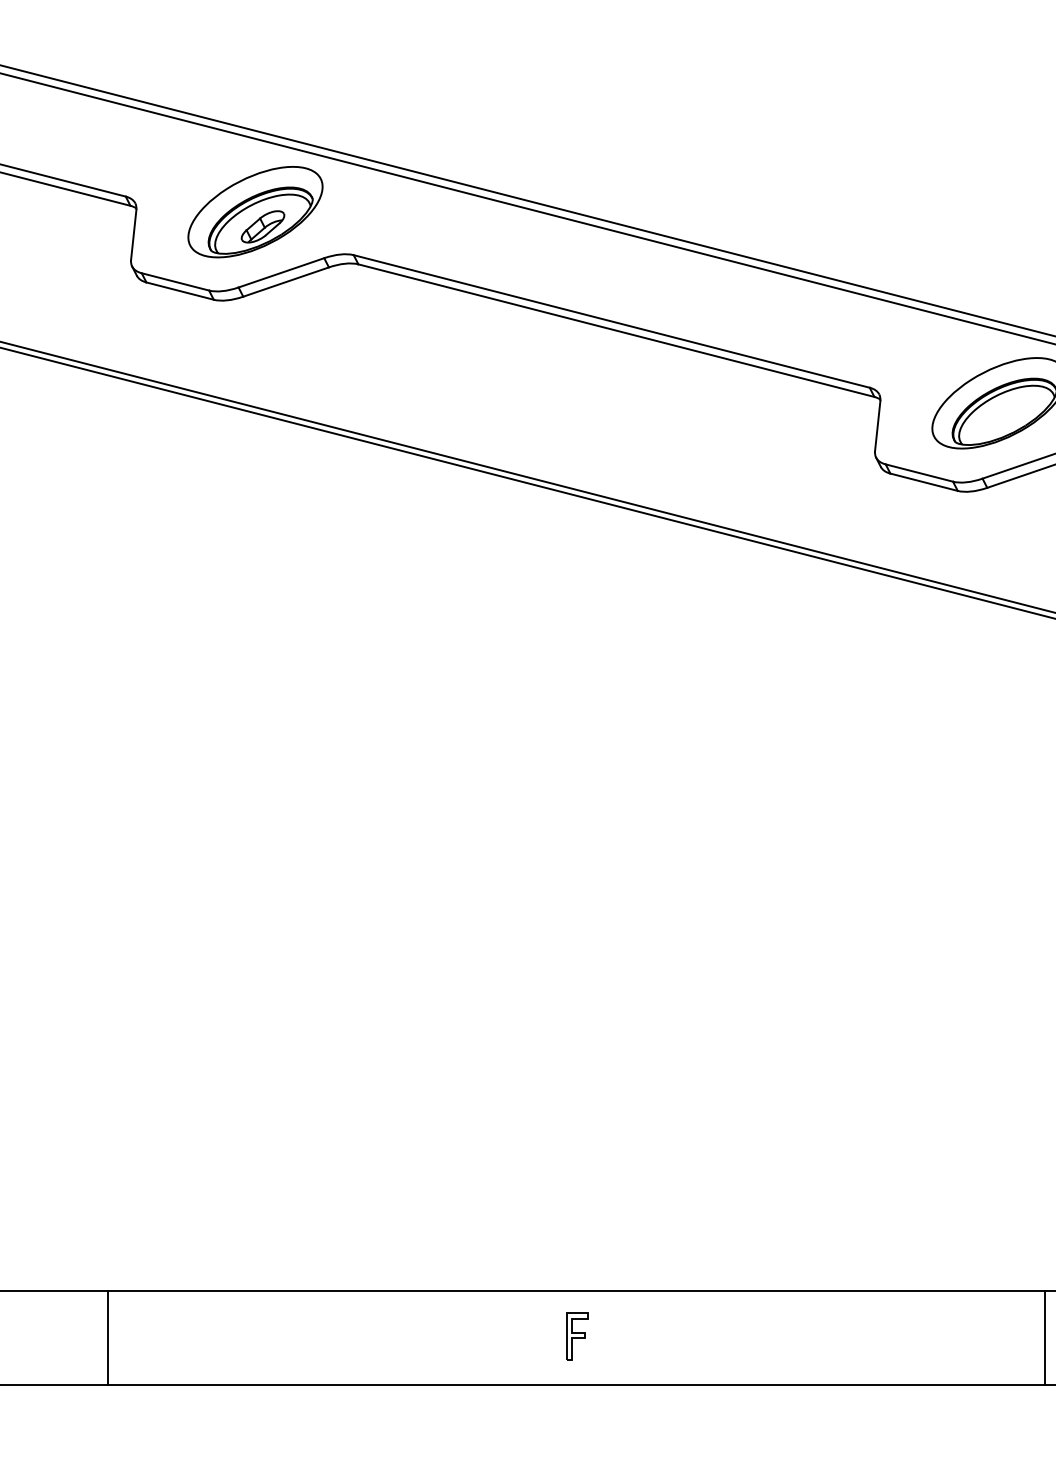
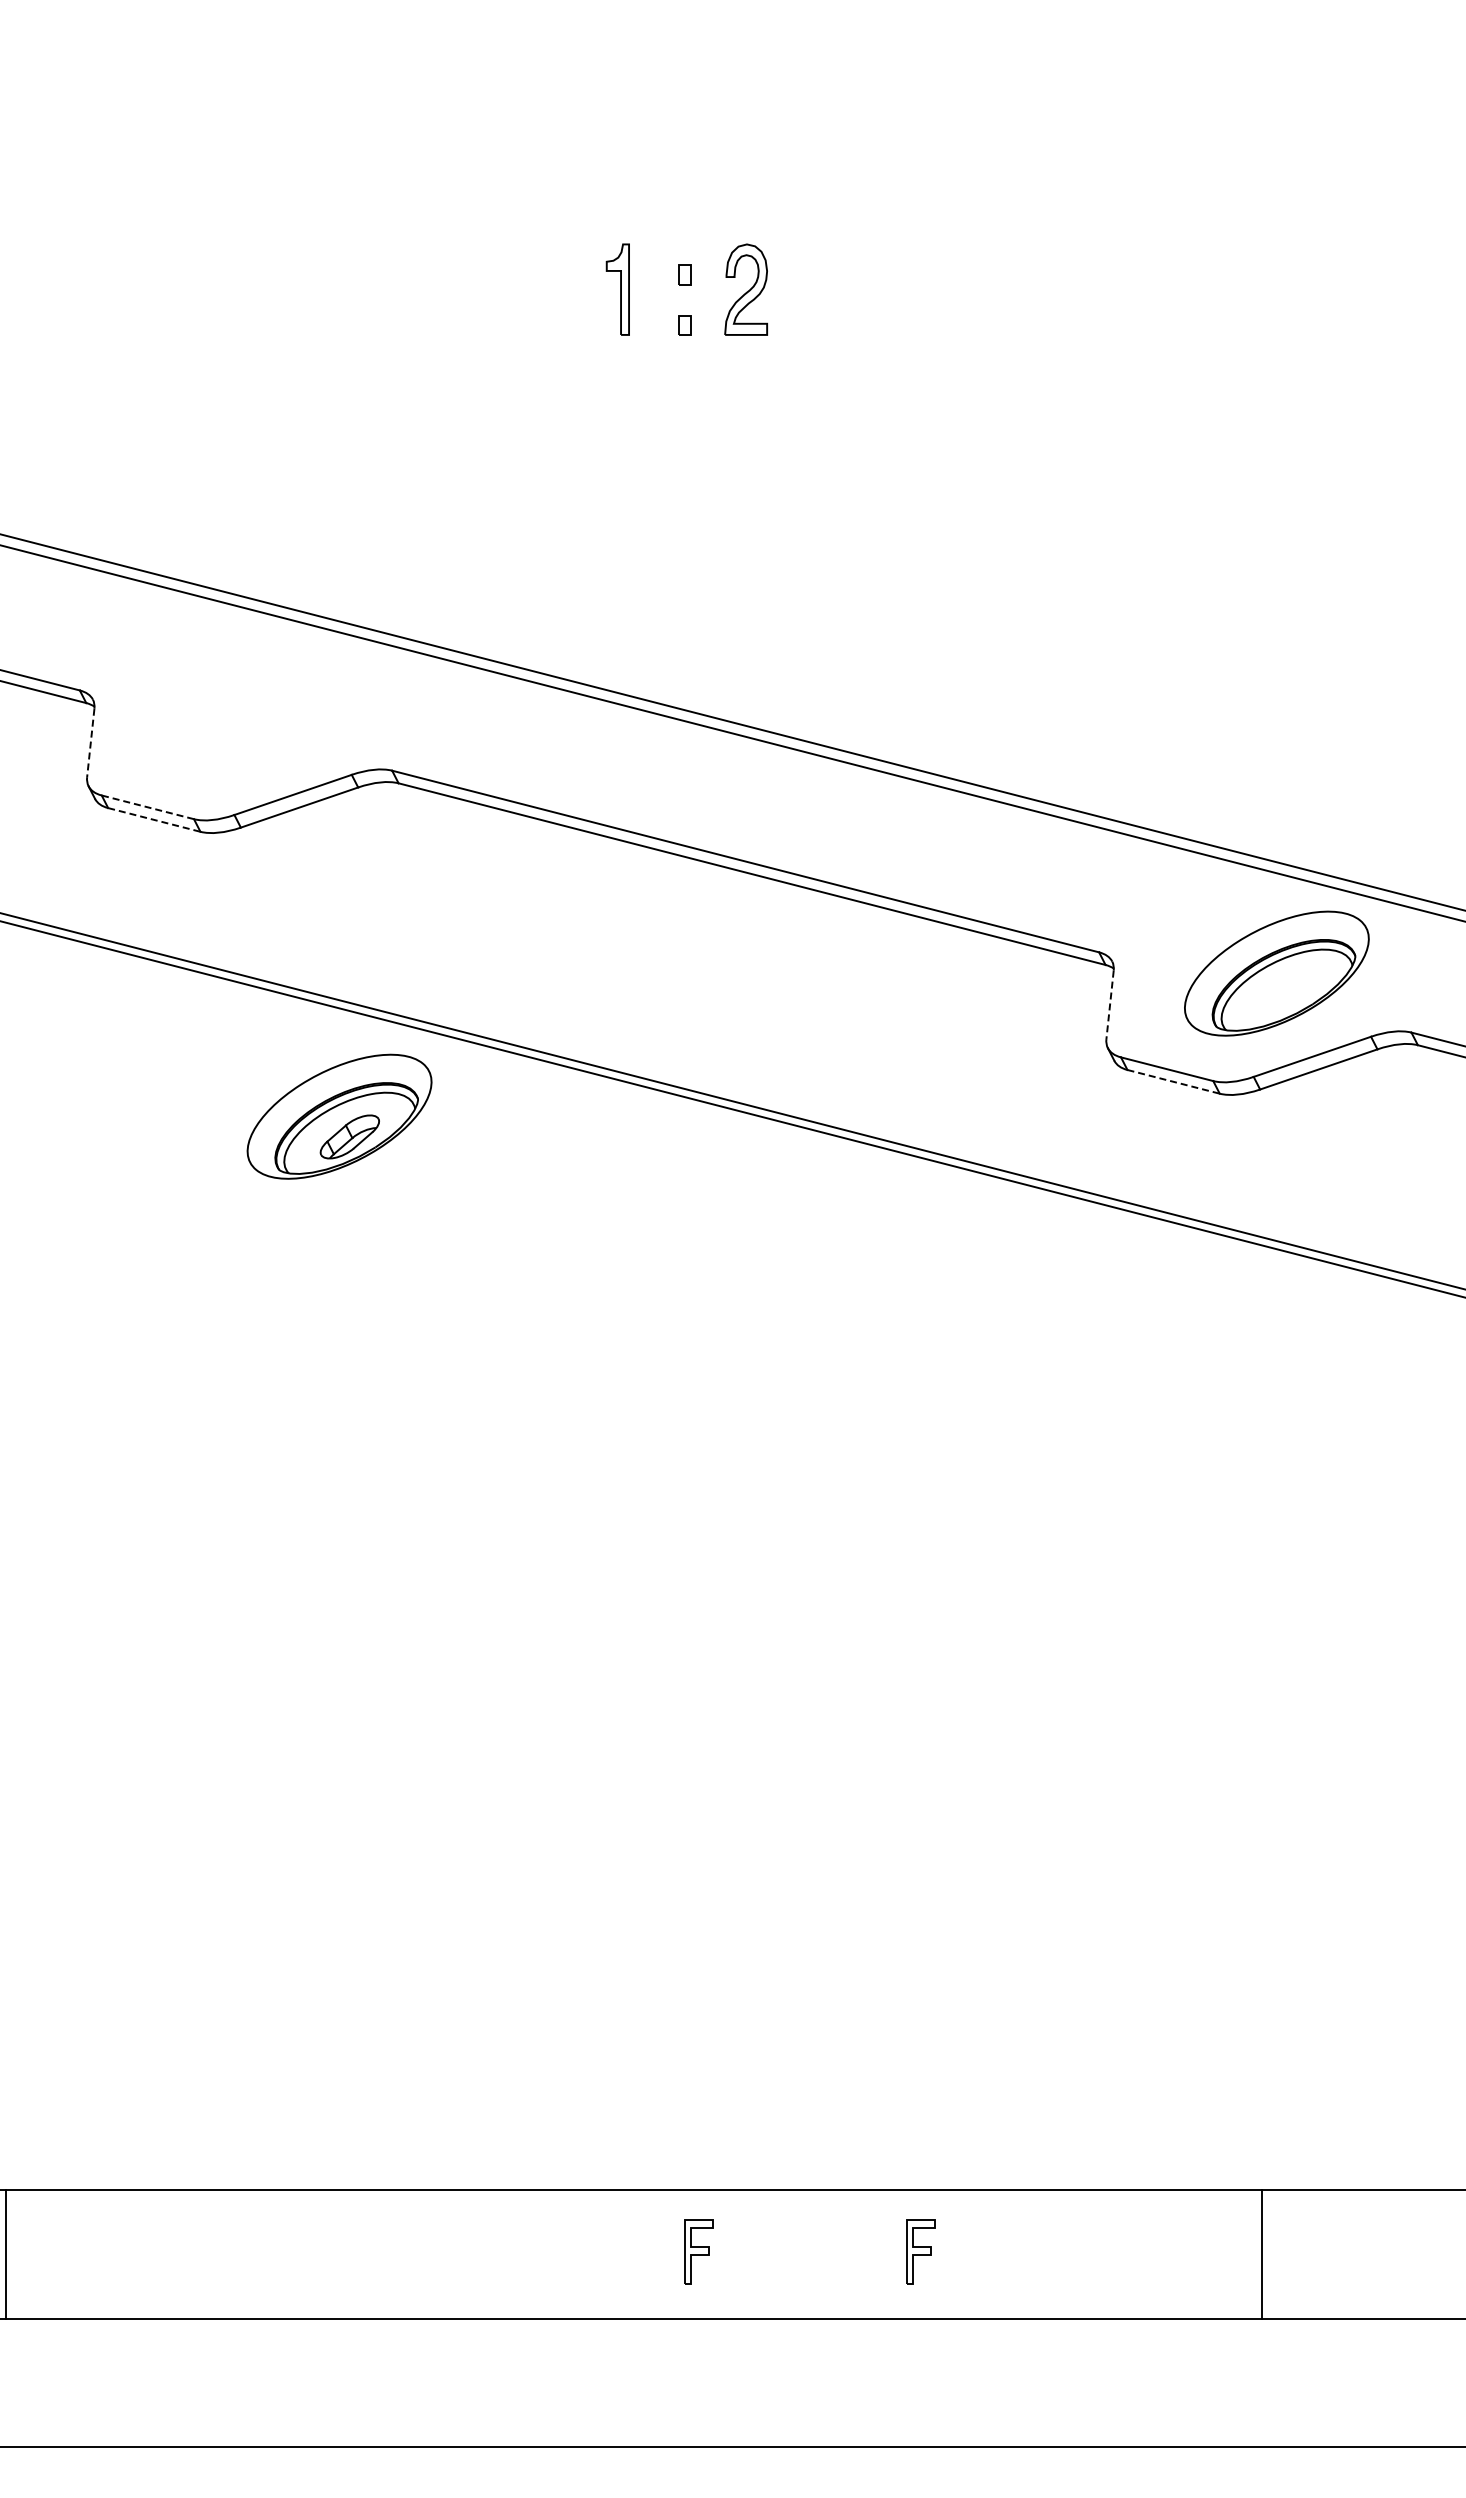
part: (255, 211) -> (339, 1116), moved
line: (133, 235) -> (90, 743), solid -> dashed
line: (175, 282) -> (147, 807), solid -> dashed
line: (180, 290) -> (154, 819), solid -> dashed
line: (878, 426) -> (1110, 1005), solid -> dashed
line: (924, 482) -> (1173, 1081), solid -> dashed
part: (739, 1335) -> (920, 2251), added
line: (107, 1338) -> (5, 2254), moved
line: (1045, 1338) -> (1261, 2254), moved

